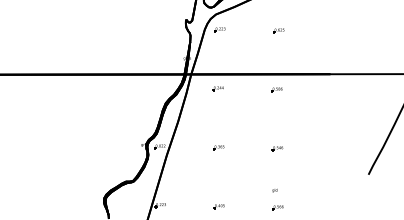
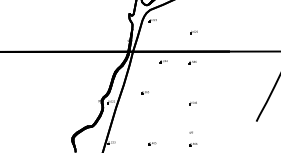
part: (278, 31) -> (193, 32), moved
part: (217, 88) -> (163, 61), moved
part: (217, 147) -> (144, 92), moved

